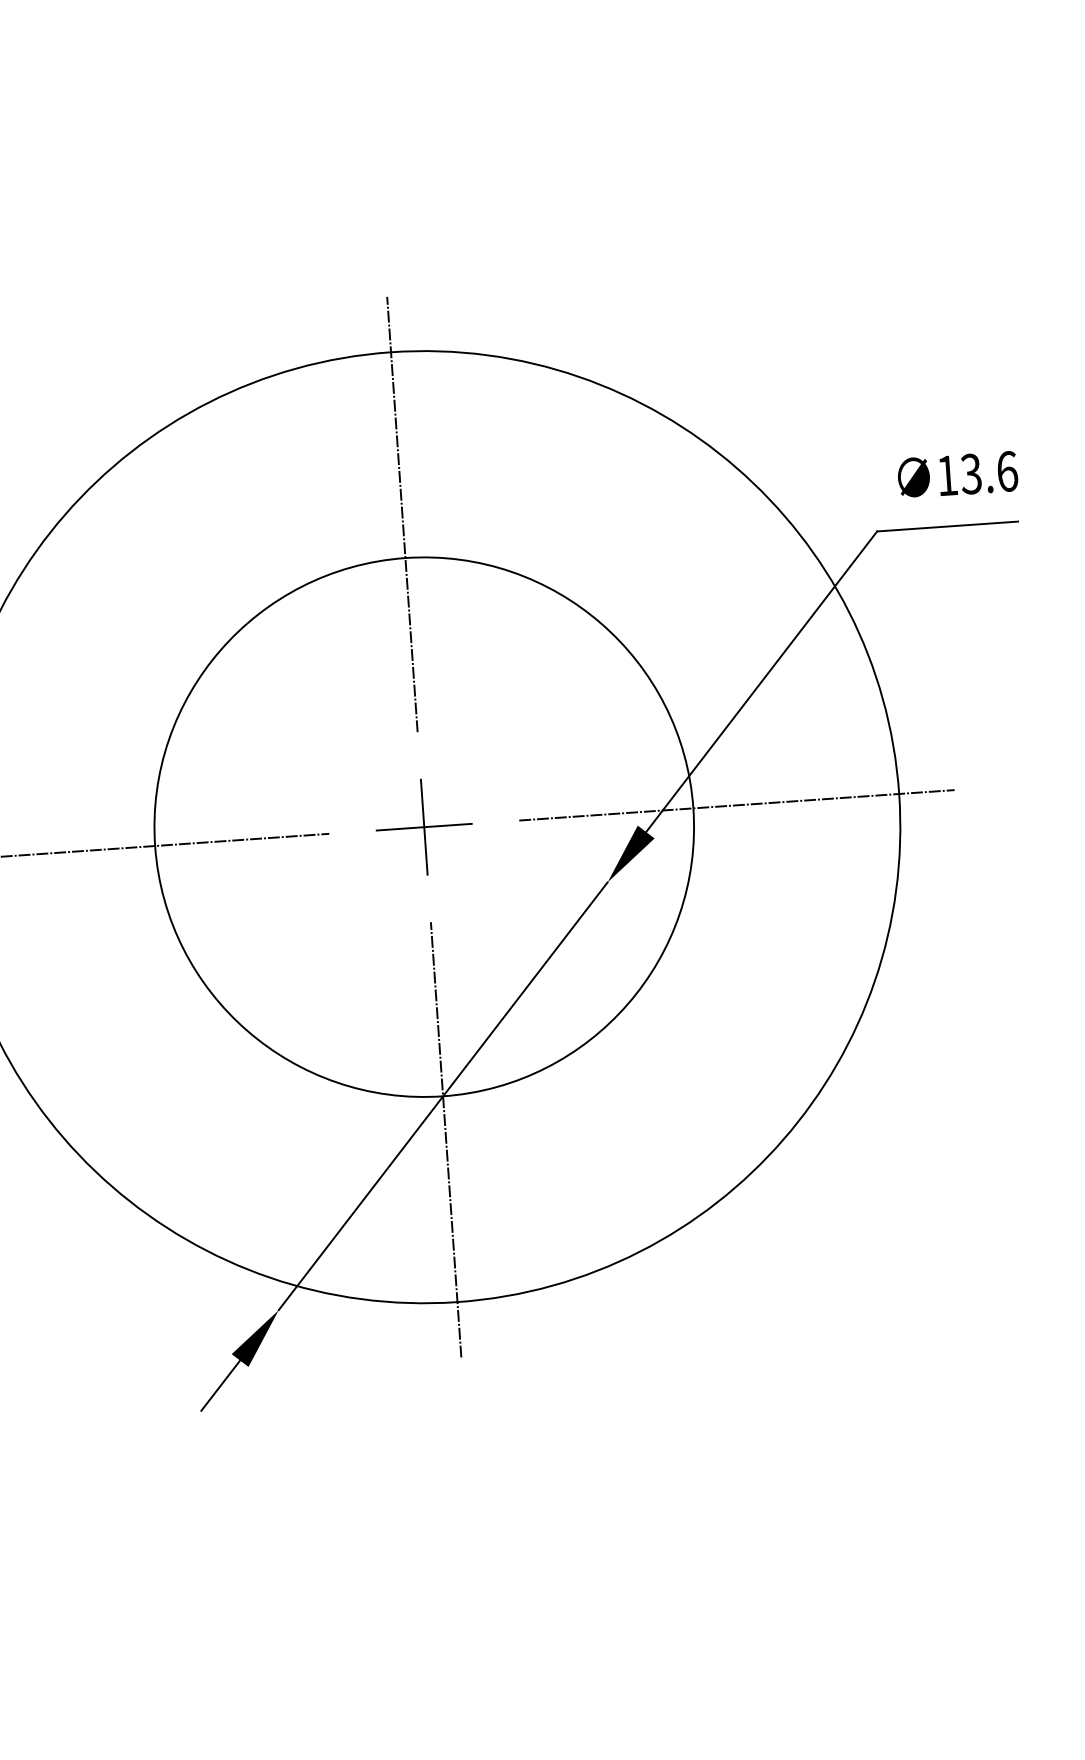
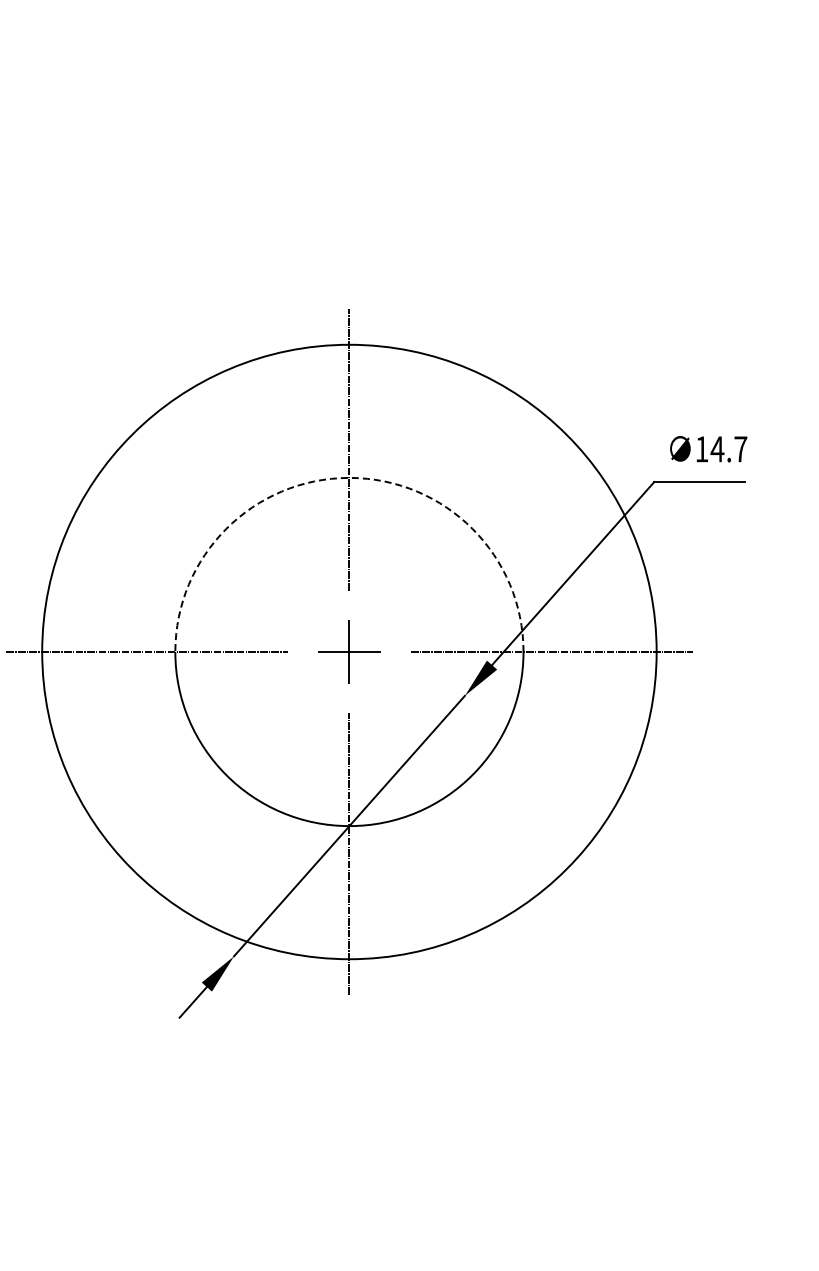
text: (988, 473) -> (728, 449), 13.6 -> 14.7
arc: (405, 557) -> (349, 477), solid -> dashed

